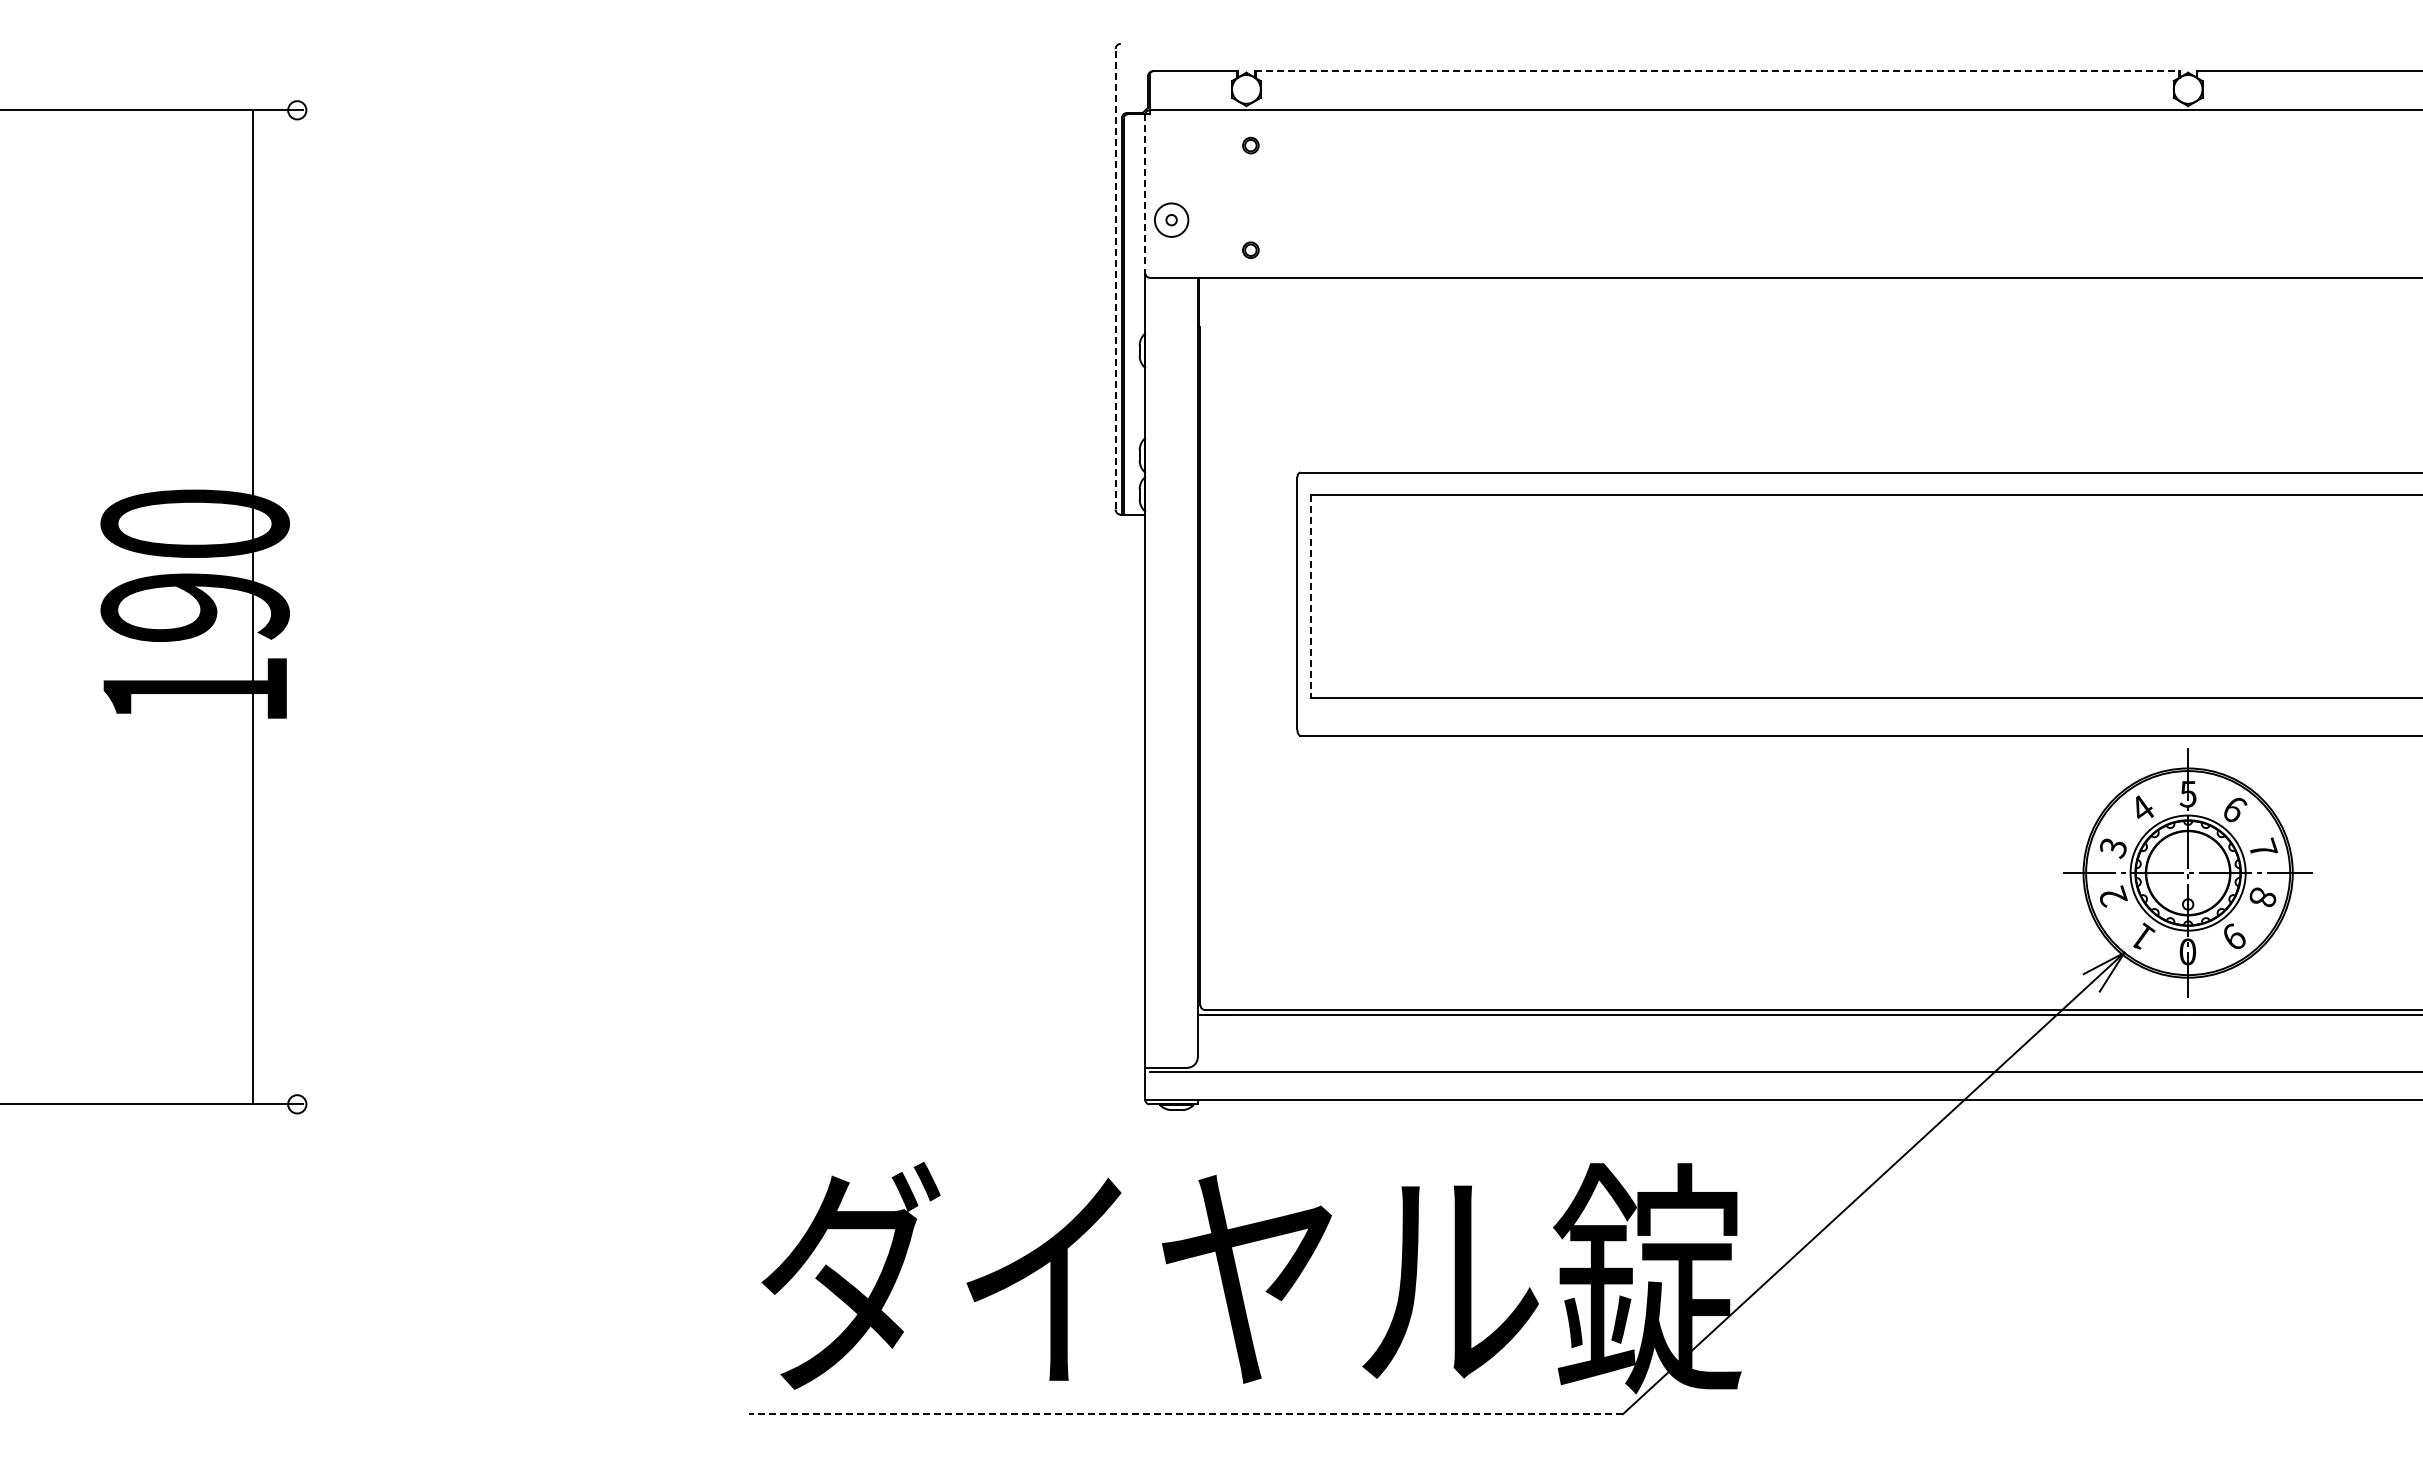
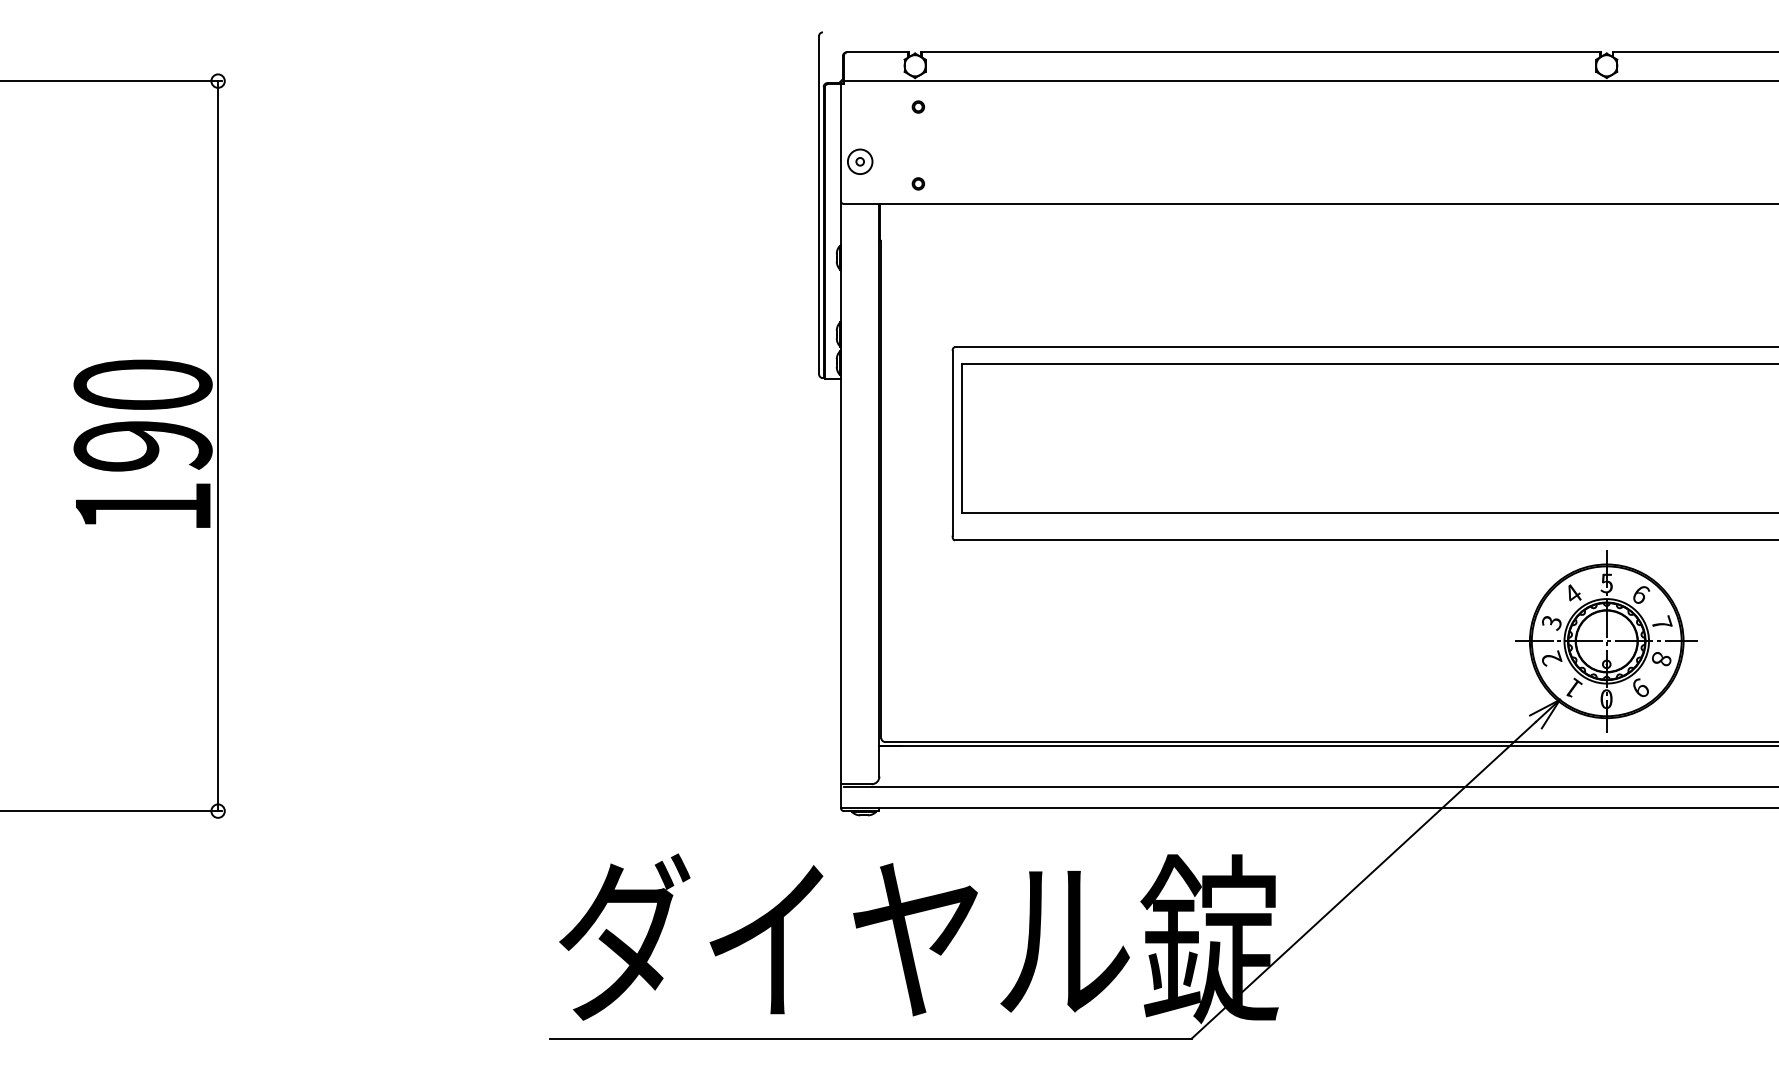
line: (1717, 71) -> (1261, 52), dashed -> solid
line: (1145, 194) -> (841, 142), dashed -> solid
line: (1115, 278) -> (818, 204), dashed -> solid
line: (1310, 597) -> (962, 438), dashed -> solid
line: (253, 607) -> (218, 446), moved
line: (1186, 1414) -> (871, 1038), dashed -> solid

